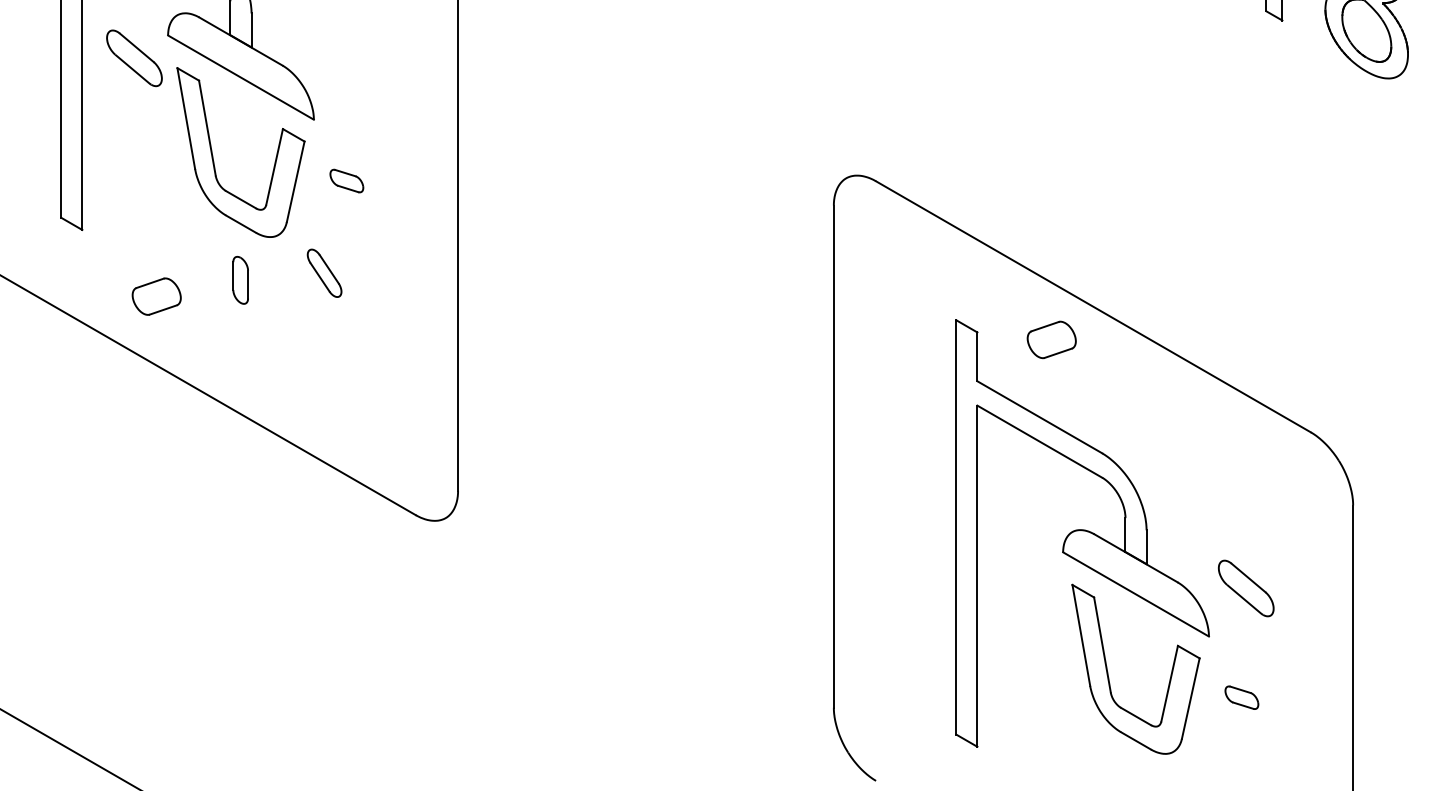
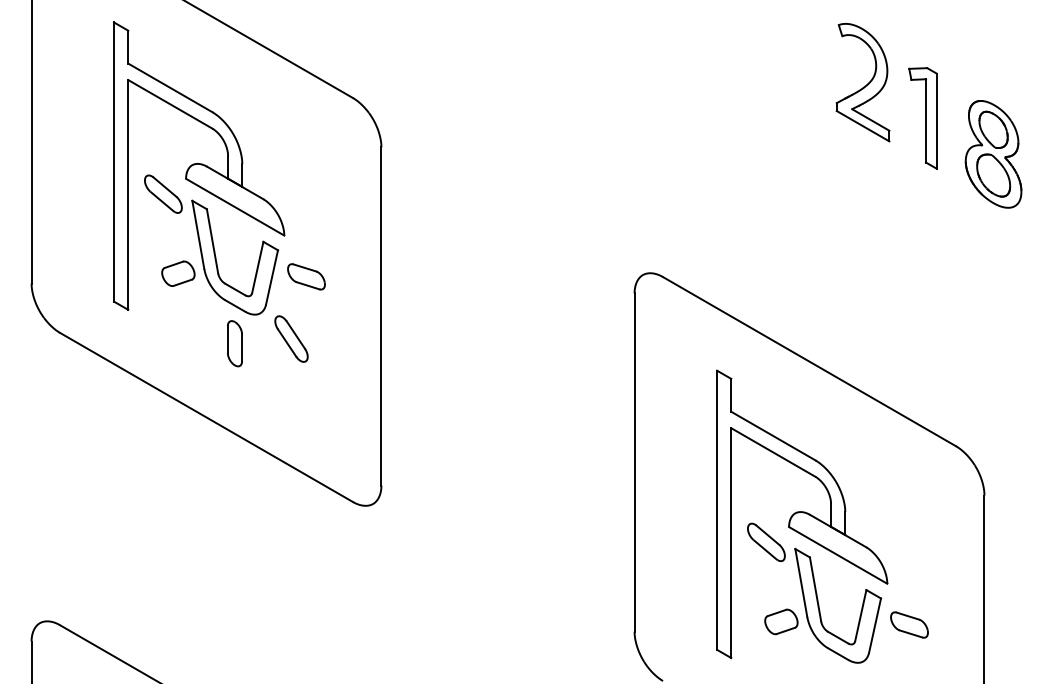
part: (346, 180) -> (306, 276), size x1.67
part: (324, 272) -> (291, 338), size x1.43
part: (239, 279) -> (234, 343), size x1.43
part: (156, 296) -> (178, 273), moved
part: (1051, 339) -> (781, 621), moved
part: (1246, 587) -> (766, 541), moved
part: (1241, 696) -> (909, 624), size x1.67

